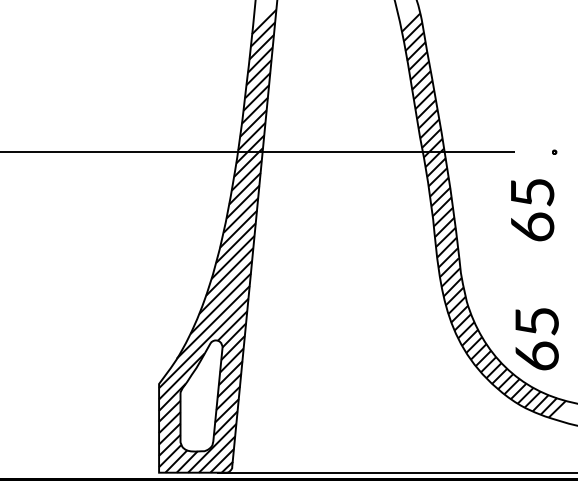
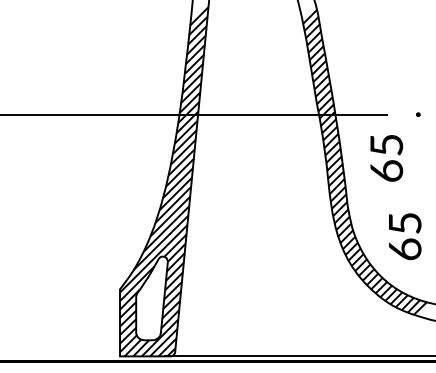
text: (532, 210) -> (386, 158), moved
text: (537, 338) -> (405, 236), moved

